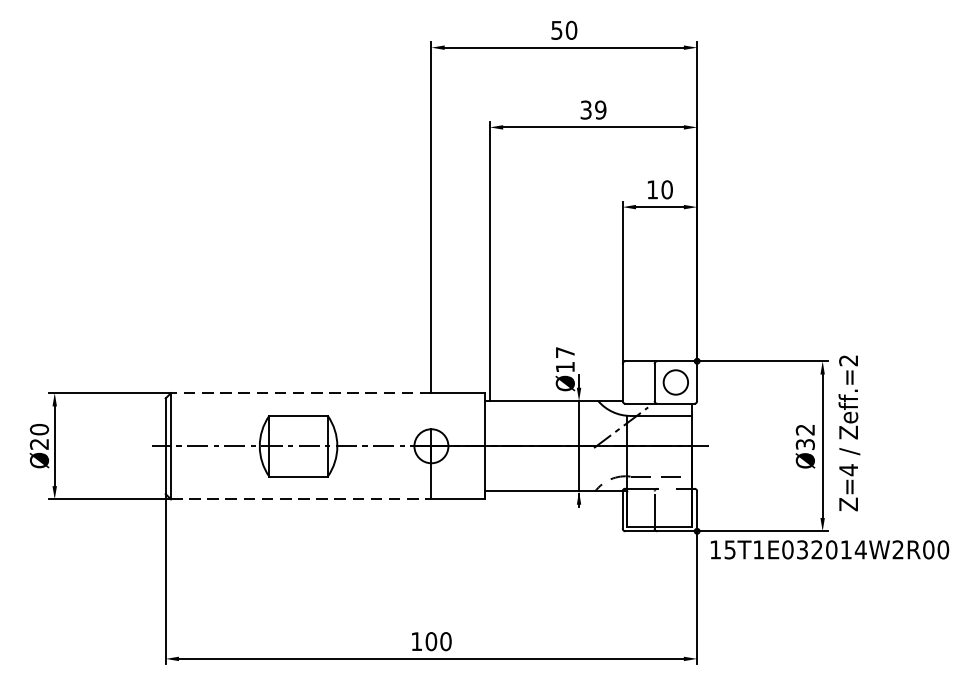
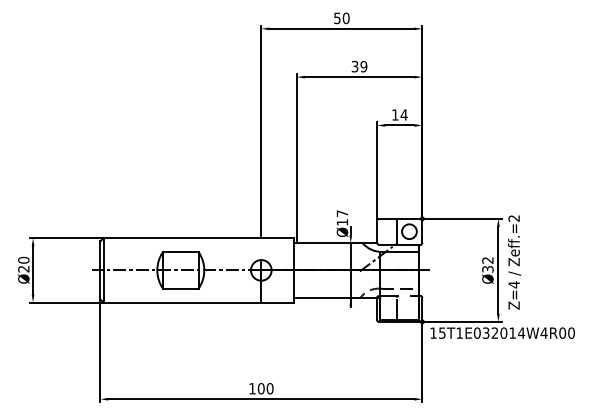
text: (666, 189) -> (403, 114), 10 -> 14
line: (301, 393) -> (182, 238), dashed -> solid
line: (301, 499) -> (182, 302), dashed -> solid
text: (897, 548) -> (543, 332), 15T1E032014W2R00 -> 15T1E032014W4R00

